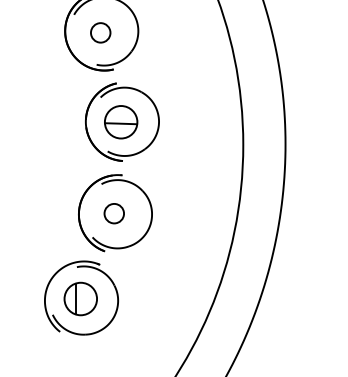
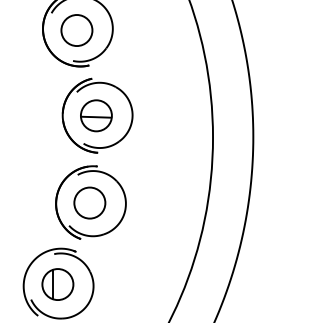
circle: (100, 32) -> (76, 30), size x1.67
circle: (114, 213) -> (90, 202), size x1.67

